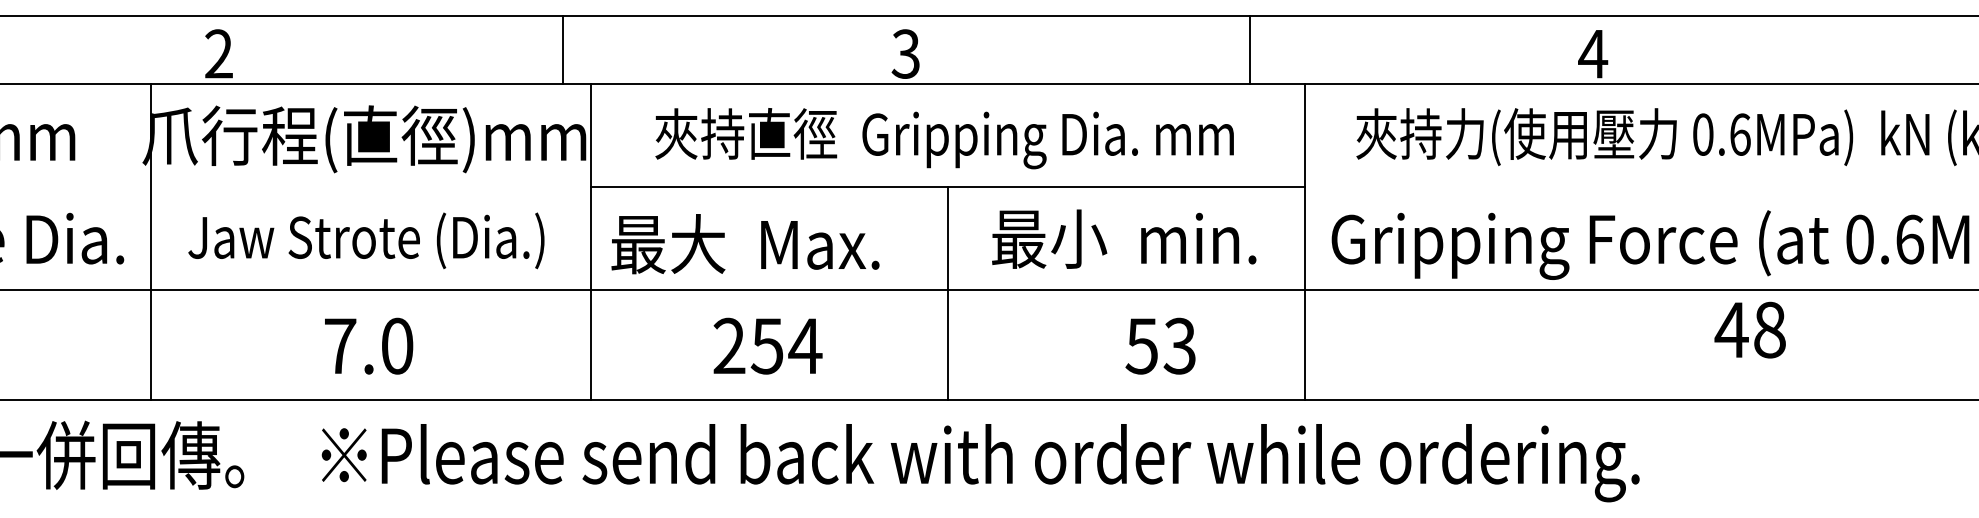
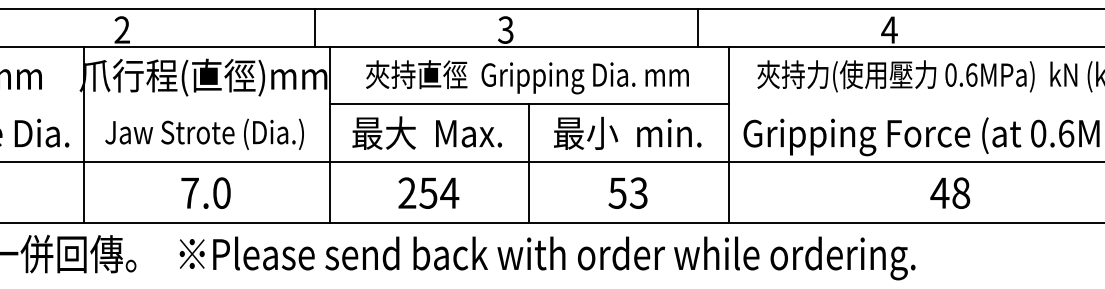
text: (744, 242) -> (426, 132), moved
text: (1750, 328) -> (950, 192), moved
text: (1159, 344) -> (627, 192), moved

